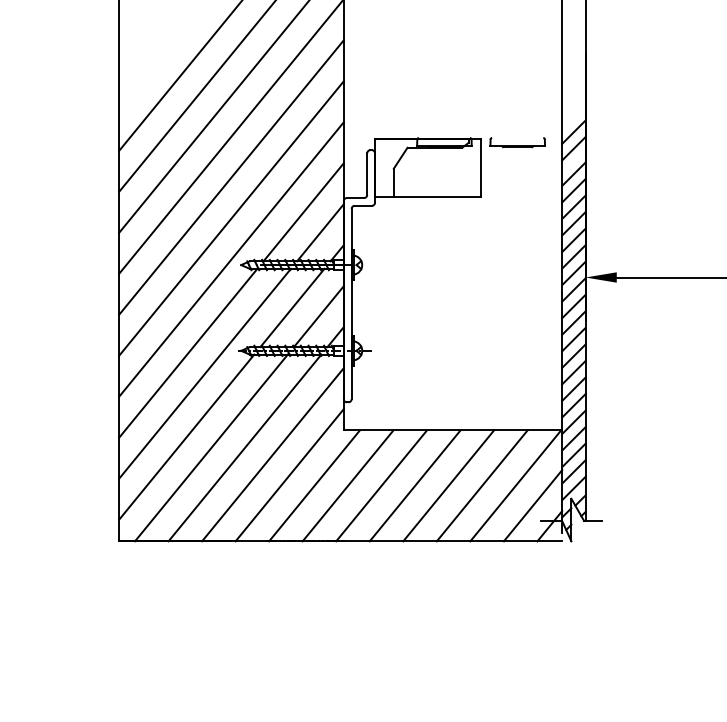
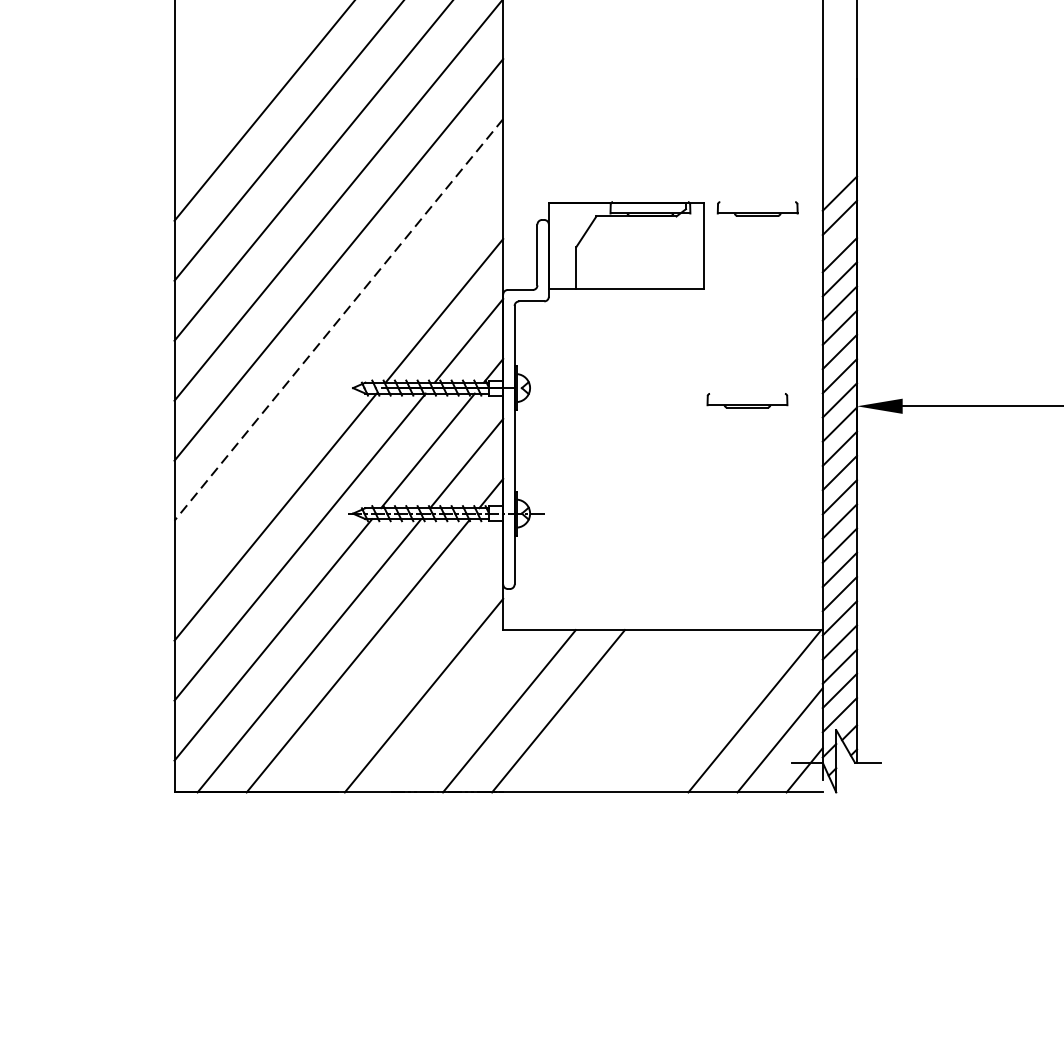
line: (231, 218) -> (338, 319), solid -> dashed
line: (231, 259) -> (338, 379), removed
part: (510, 273) -> (747, 400), added
line: (272, 454) -> (398, 665), removed
line: (314, 485) -> (460, 710), removed
line: (414, 485) -> (606, 710), removed
line: (448, 485) -> (656, 710), removed
line: (481, 485) -> (704, 710), removed

